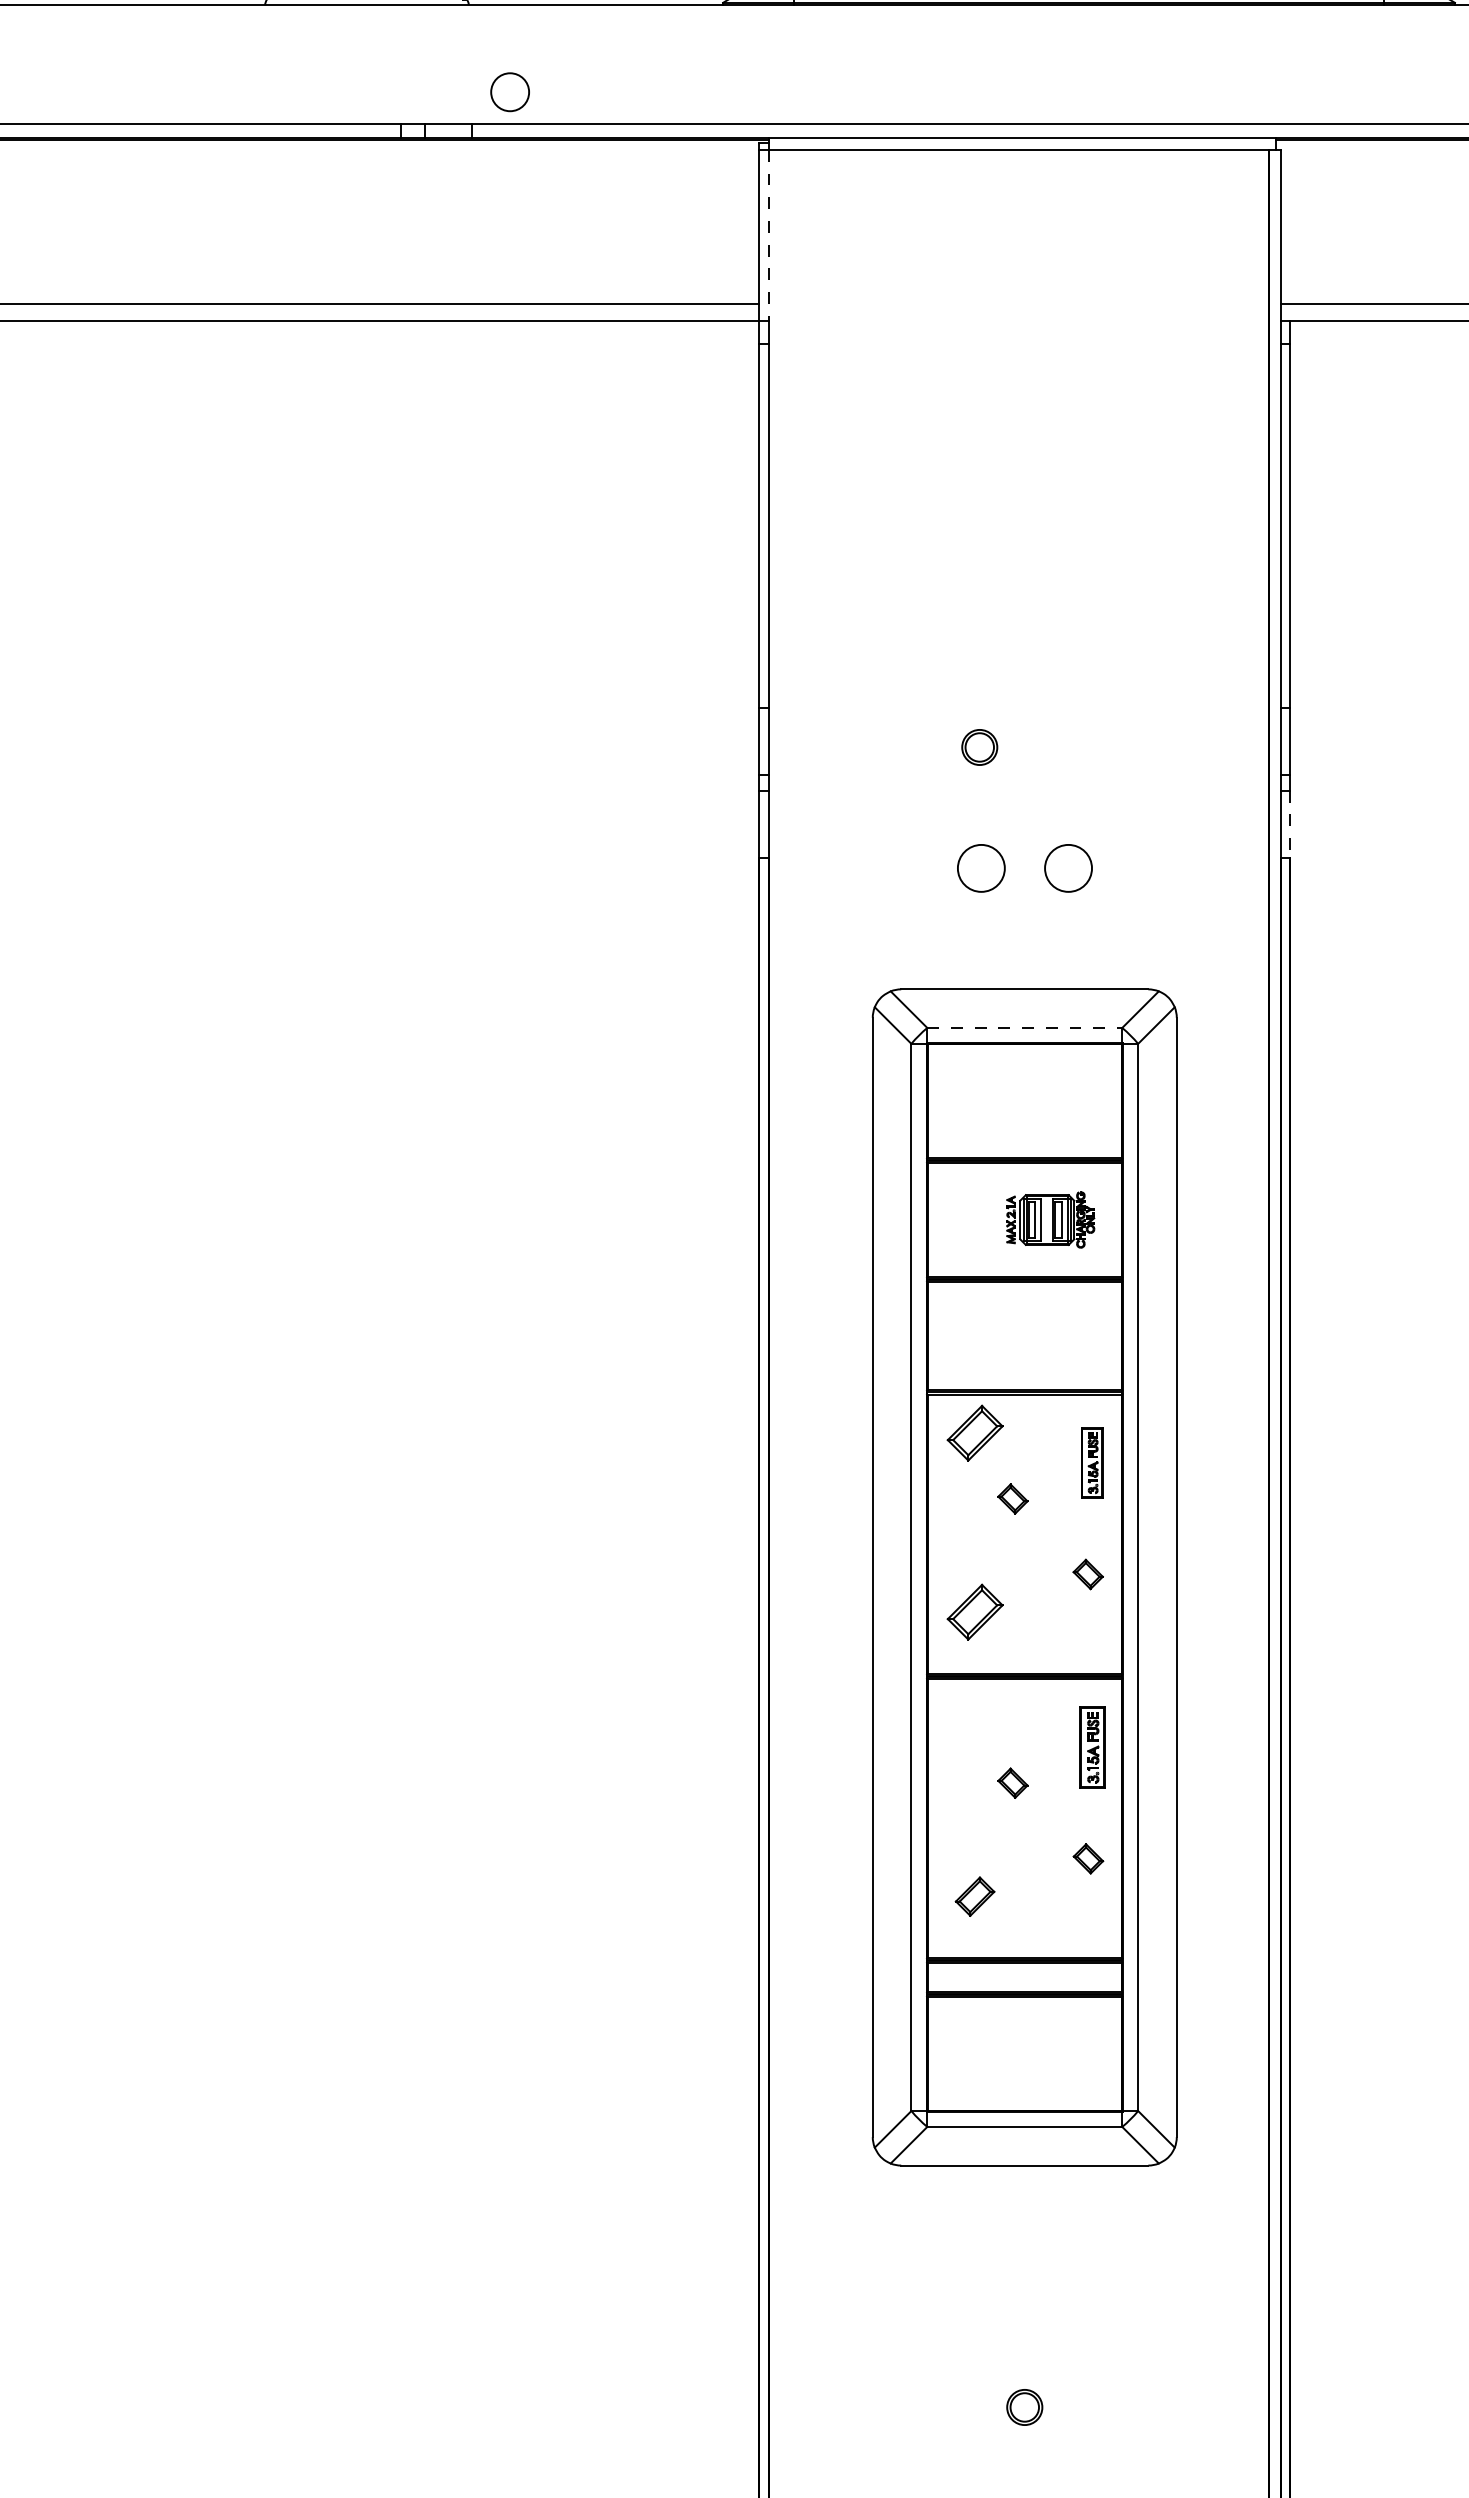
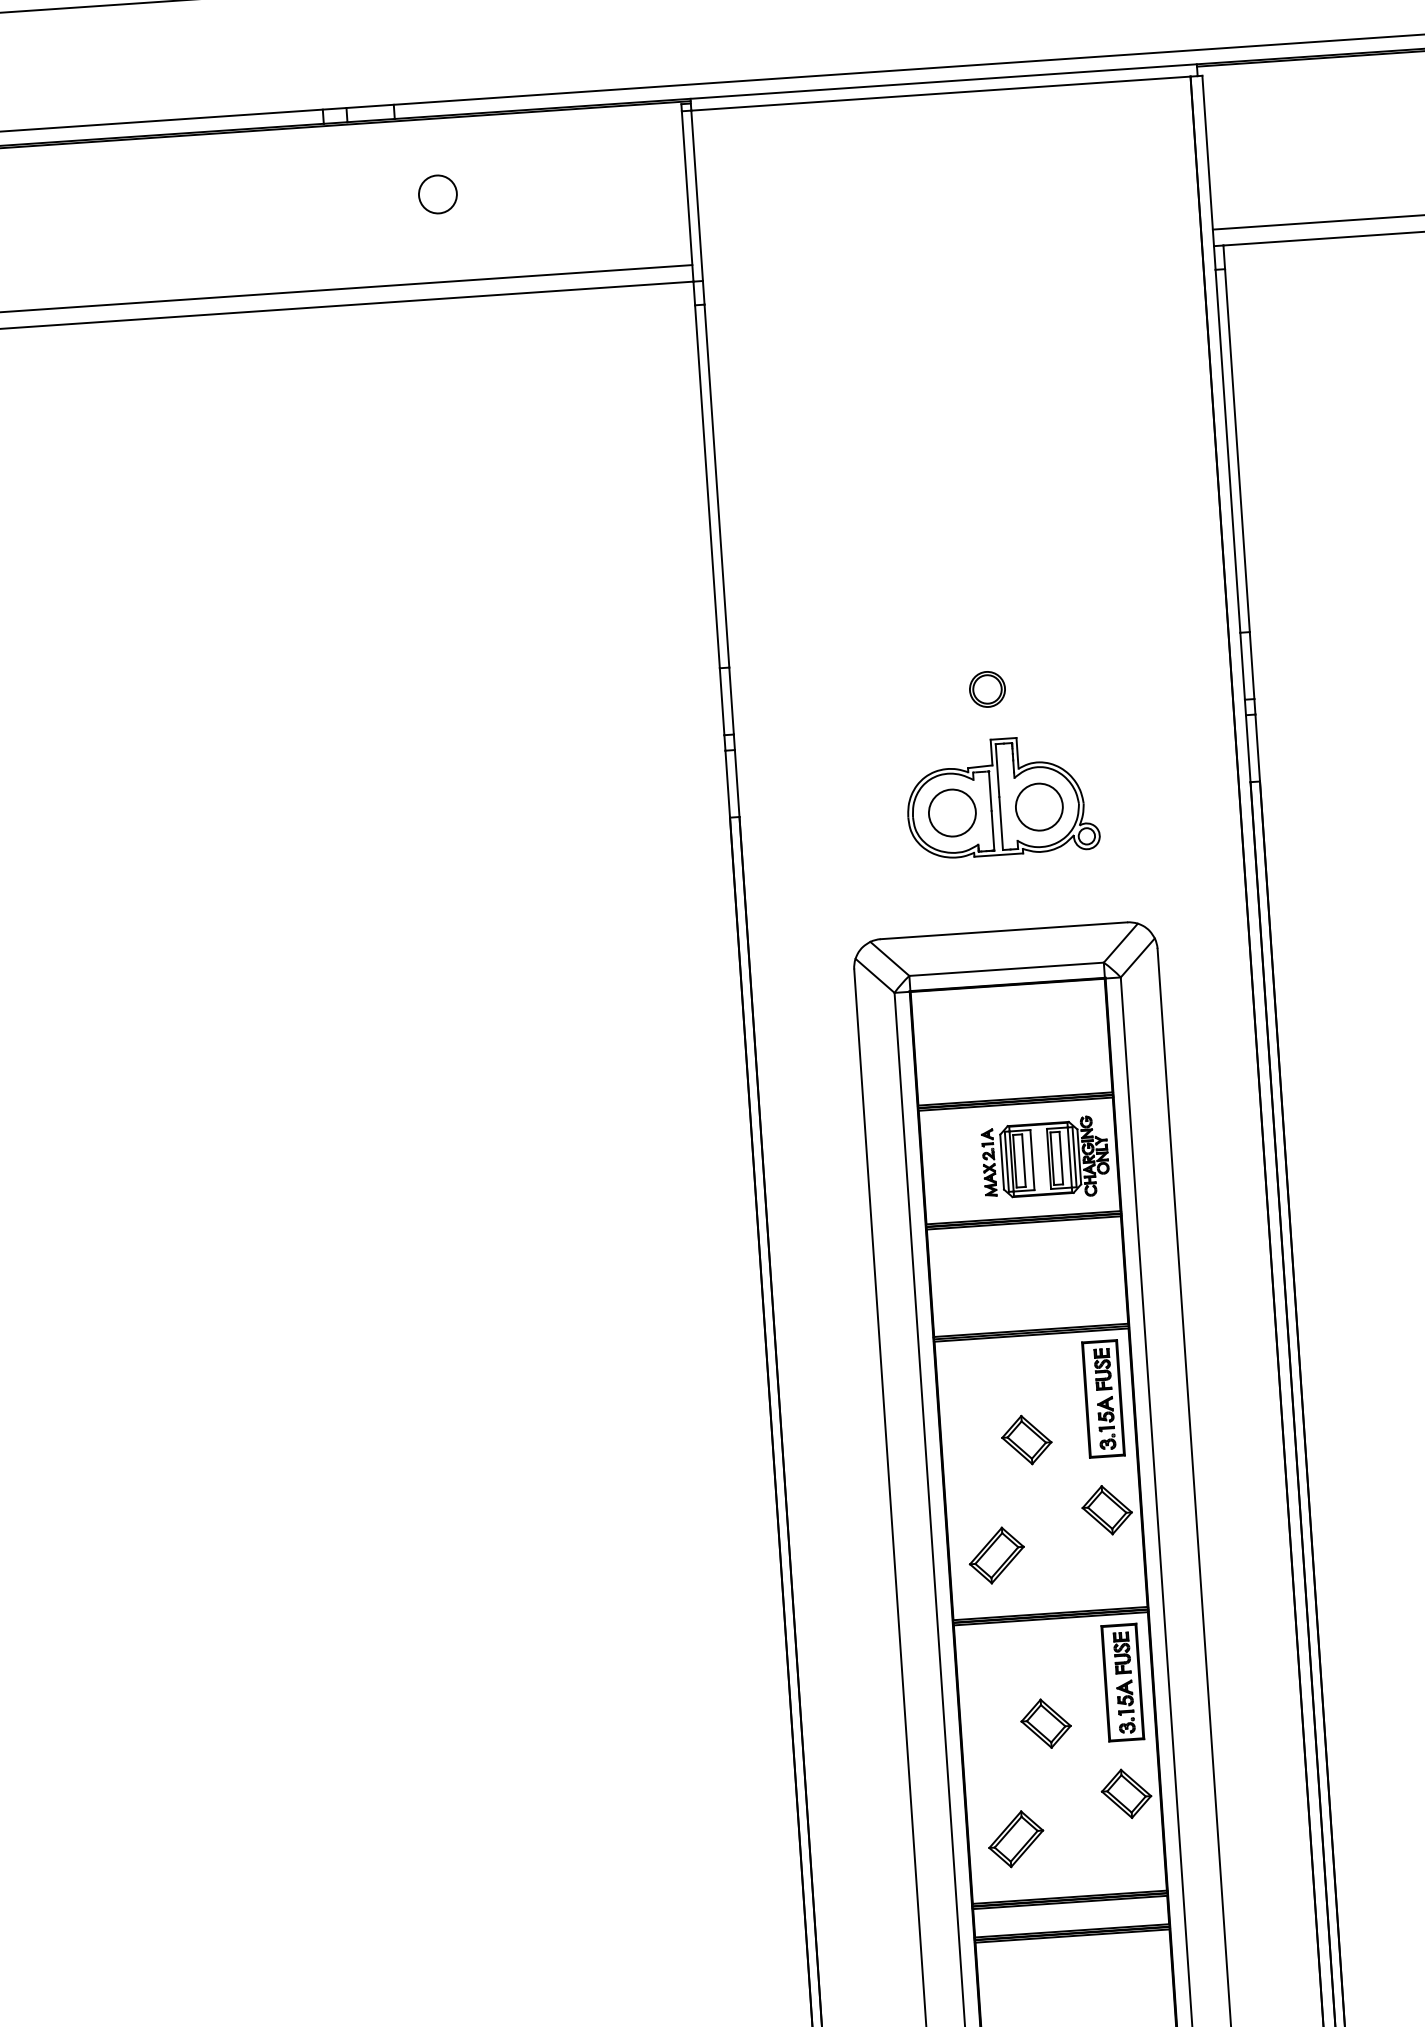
circle: (509, 92) -> (437, 194), moved
line: (768, 235) -> (697, 196), dashed -> solid
part: (979, 747) -> (987, 689), moved
line: (1290, 824) -> (1257, 748), dashed -> solid
part: (1031, 855) -> (1001, 796), added
line: (1025, 1027) -> (1007, 968), dashed -> solid
part: (1050, 1219) -> (1045, 1158), size x1.43
part: (974, 1432) -> (983, 1376), removed
part: (1092, 1462) -> (1103, 1398), size x1.67
part: (1012, 1498) -> (1026, 1439), size x1.67
part: (1087, 1574) -> (1106, 1510), size x1.67
part: (1092, 1747) -> (1123, 1682), size x1.43
part: (1012, 1782) -> (1045, 1722), size x1.67
part: (1088, 1858) -> (1126, 1793), size x1.67
part: (974, 1896) -> (1015, 1839), size x1.43

